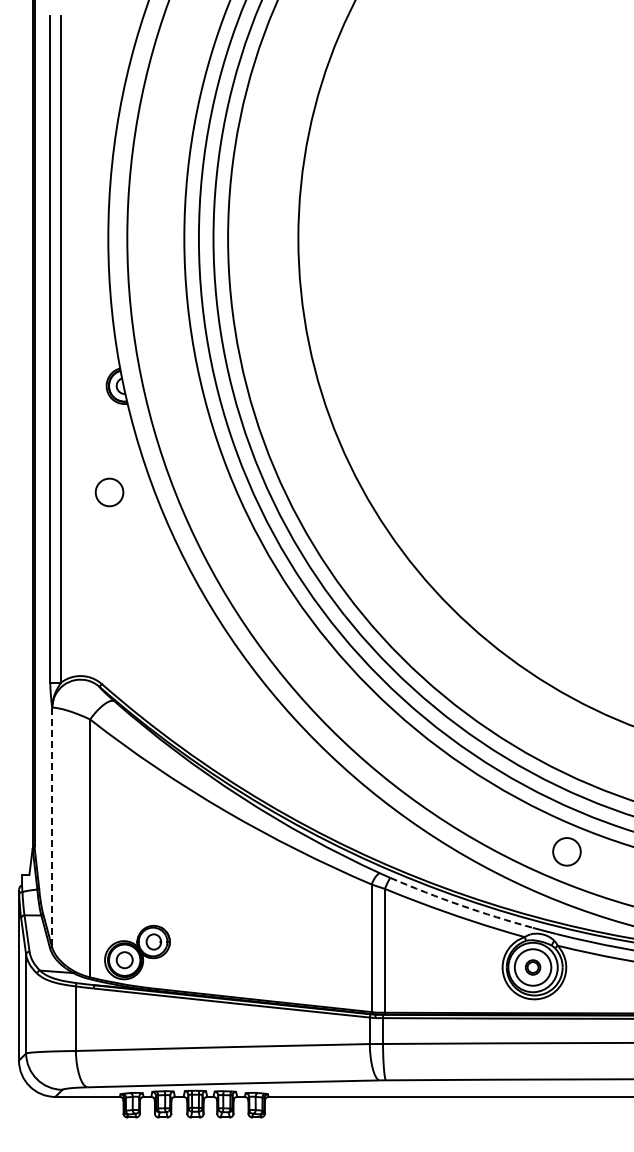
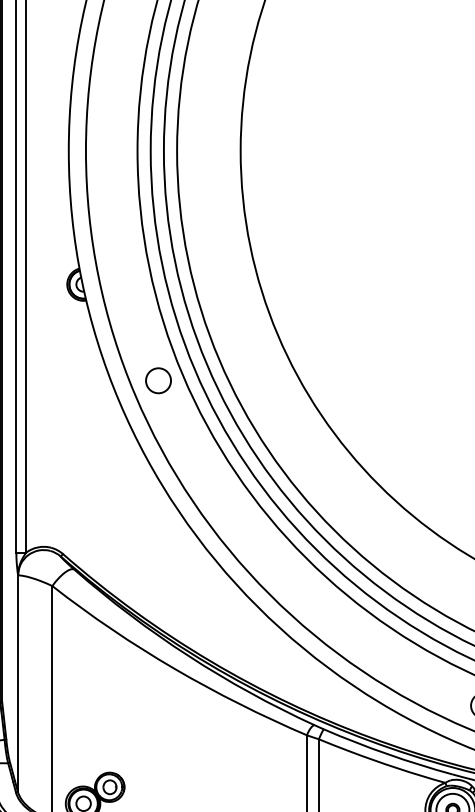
circle: (109, 492) -> (158, 380), moved
line: (51, 825) -> (17, 681), dashed -> solid
arc: (460, 905) -> (387, 754), dashed -> solid

